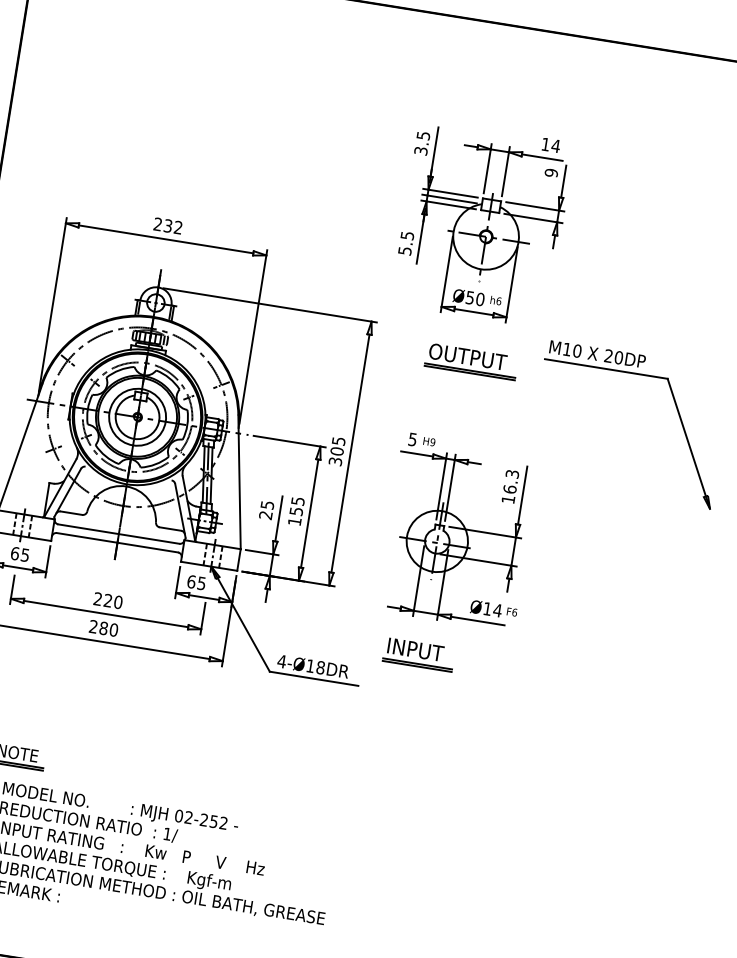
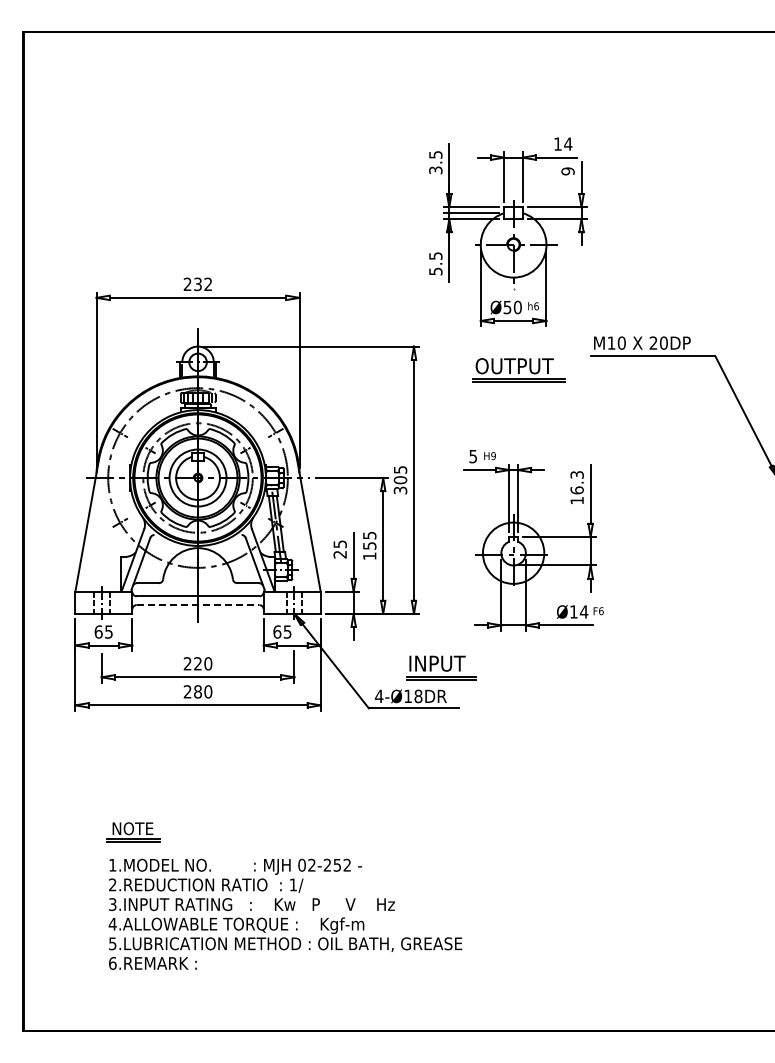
line: (117, 543) -> (198, 605), solid -> dashed
part: (419, 654) -> (441, 667), moved

